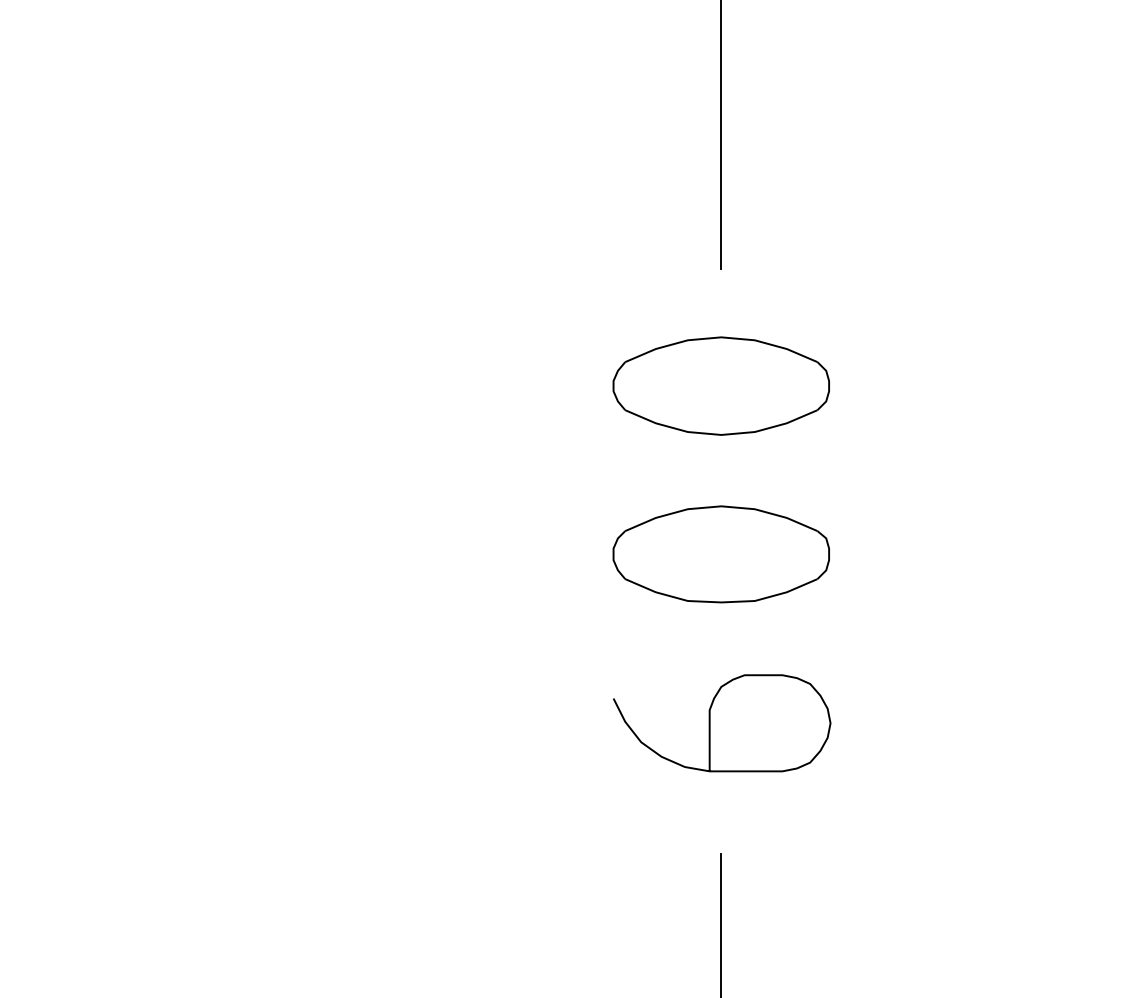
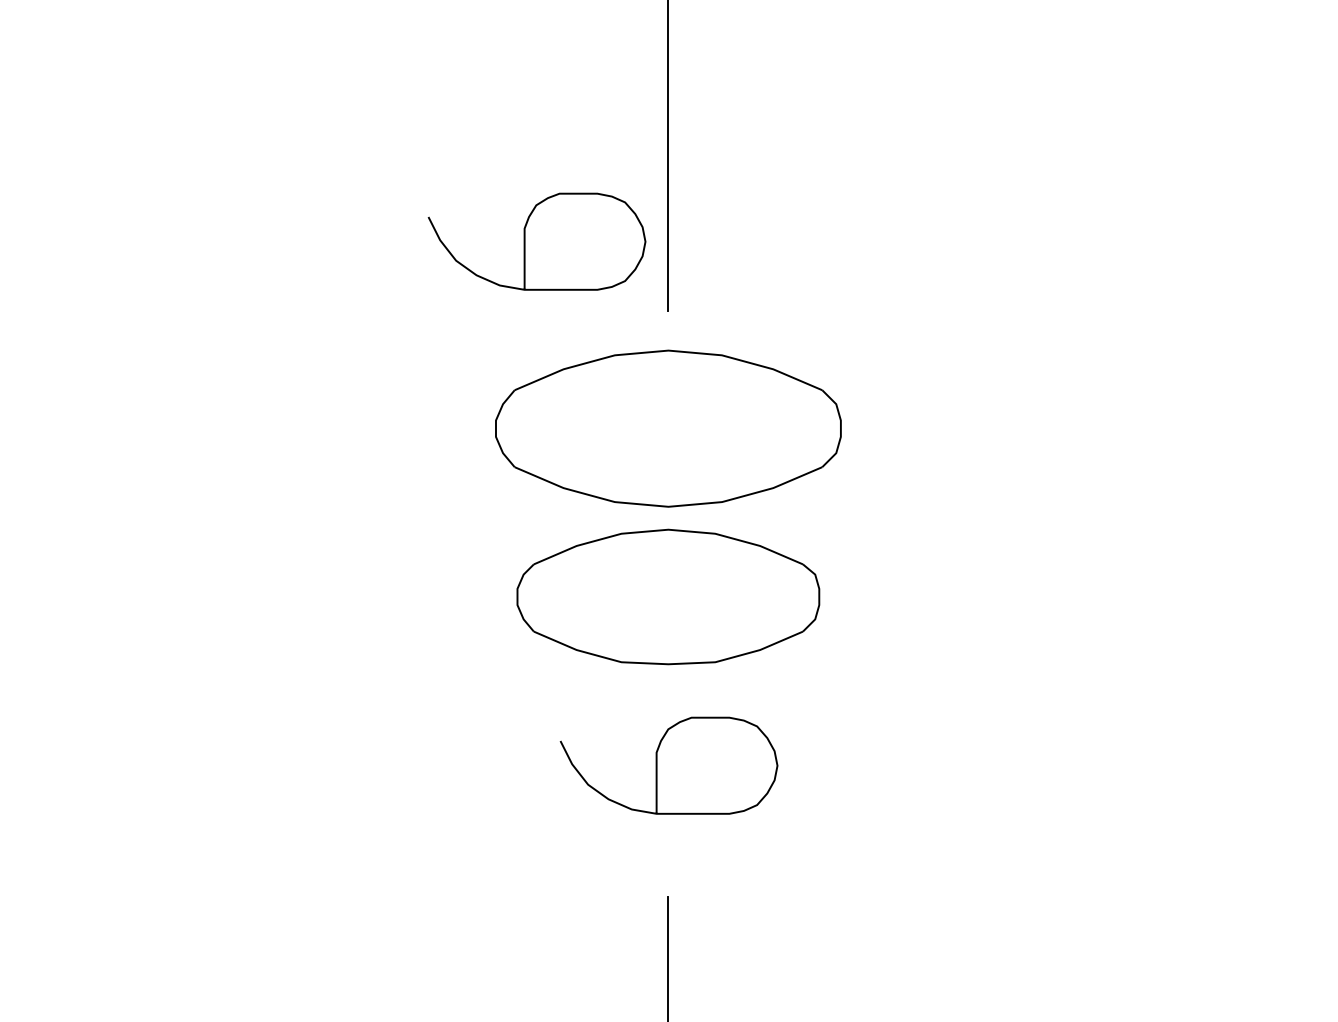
curve: (578, 199) -> (525, 241), added
part: (720, 386) -> (667, 428), size x1.6
part: (720, 554) -> (667, 596), size x1.4

